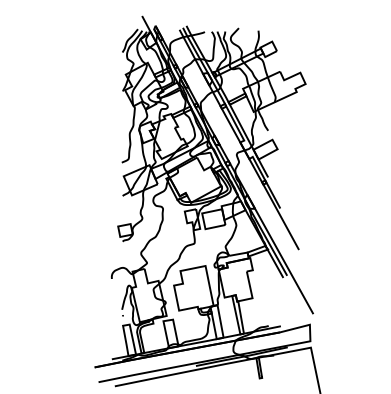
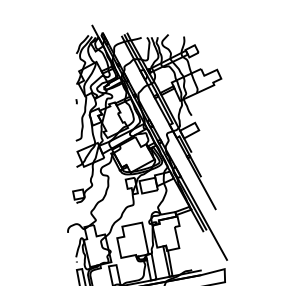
line: (122, 112) -> (76, 101), added

